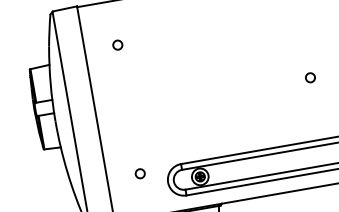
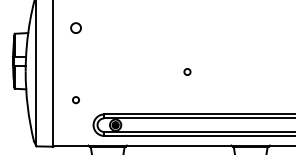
circle: (116, 44) -> (75, 27), size x1.6
circle: (310, 77) -> (187, 71), moved
circle: (139, 174) -> (75, 100), moved

